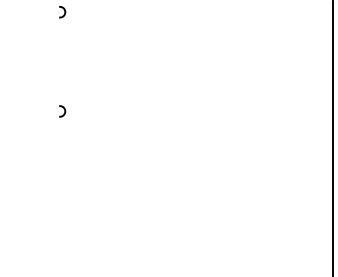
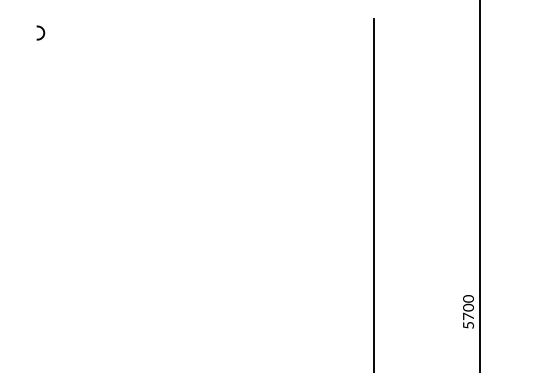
arc: (63, 109) -> (42, 152), removed

